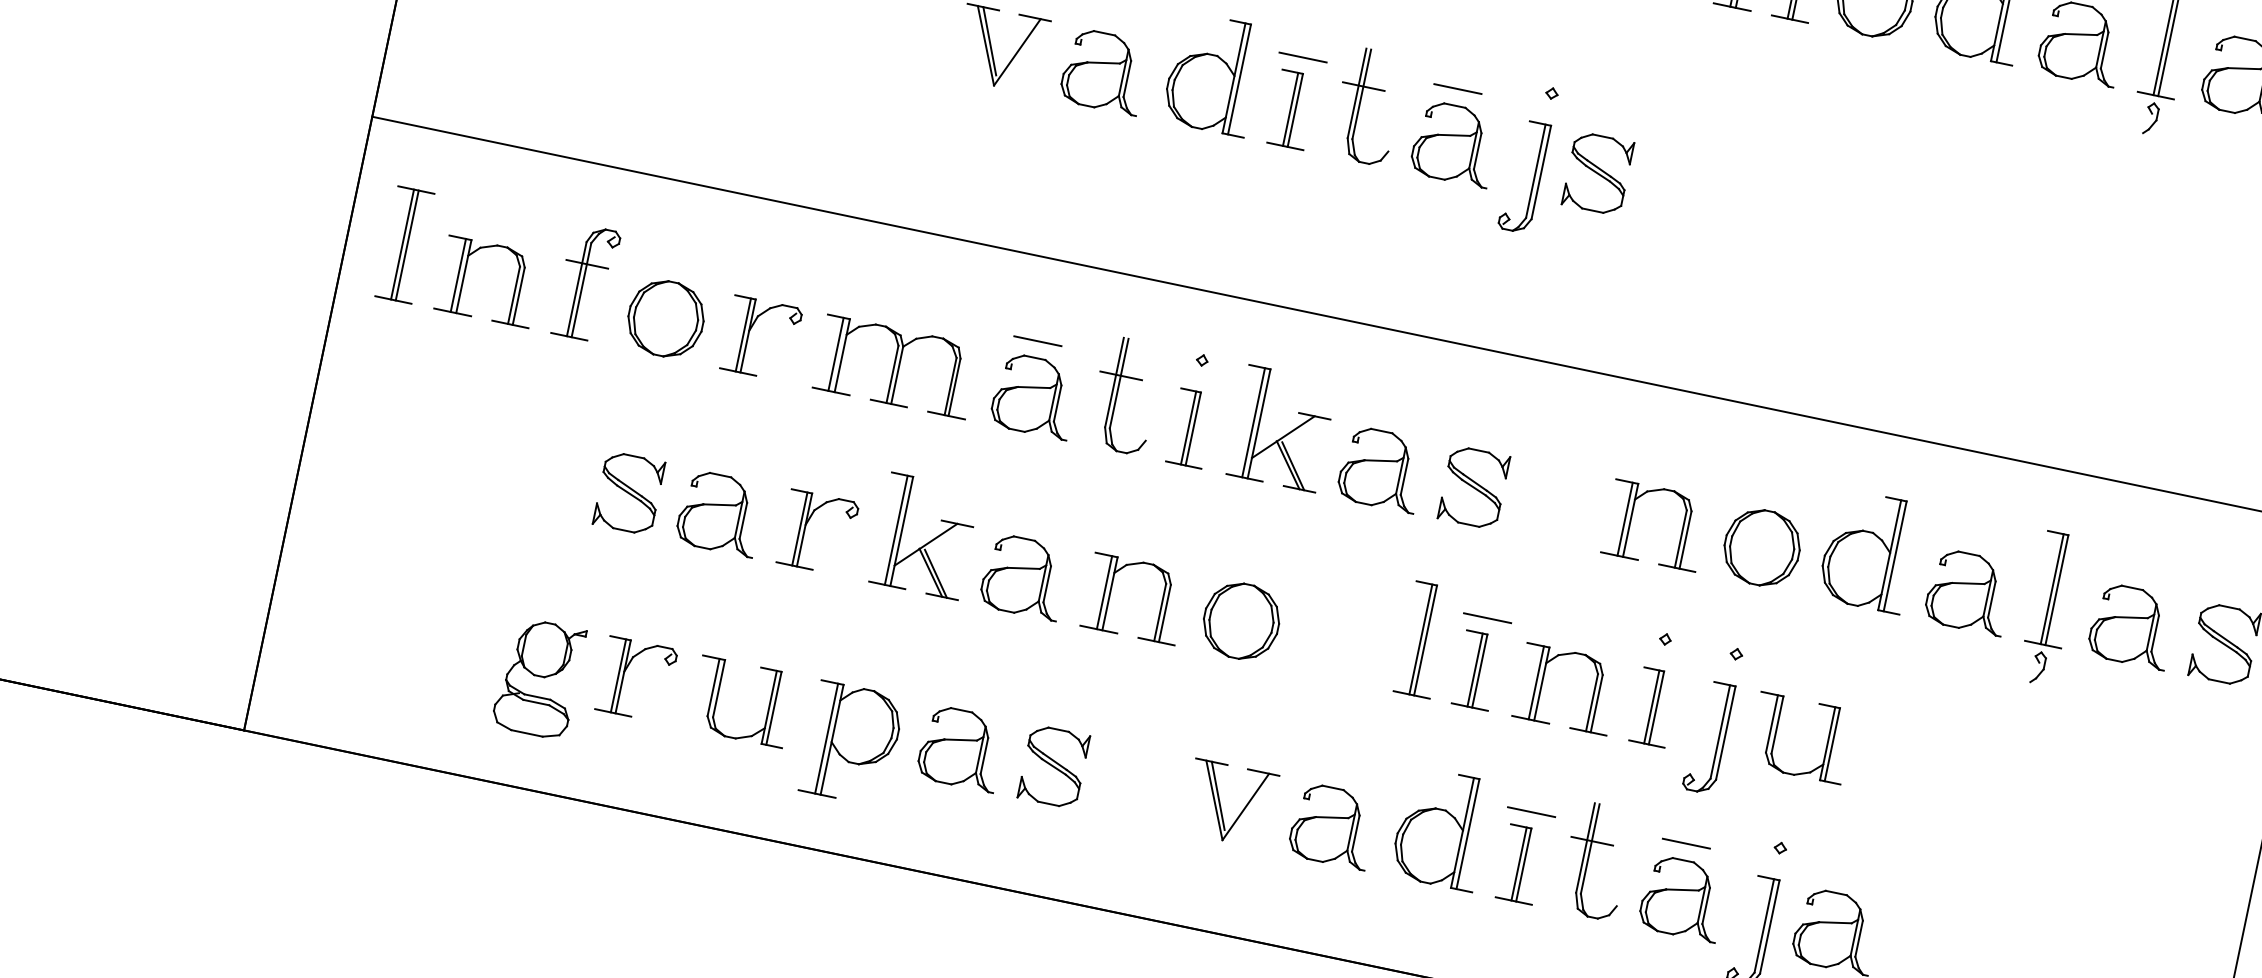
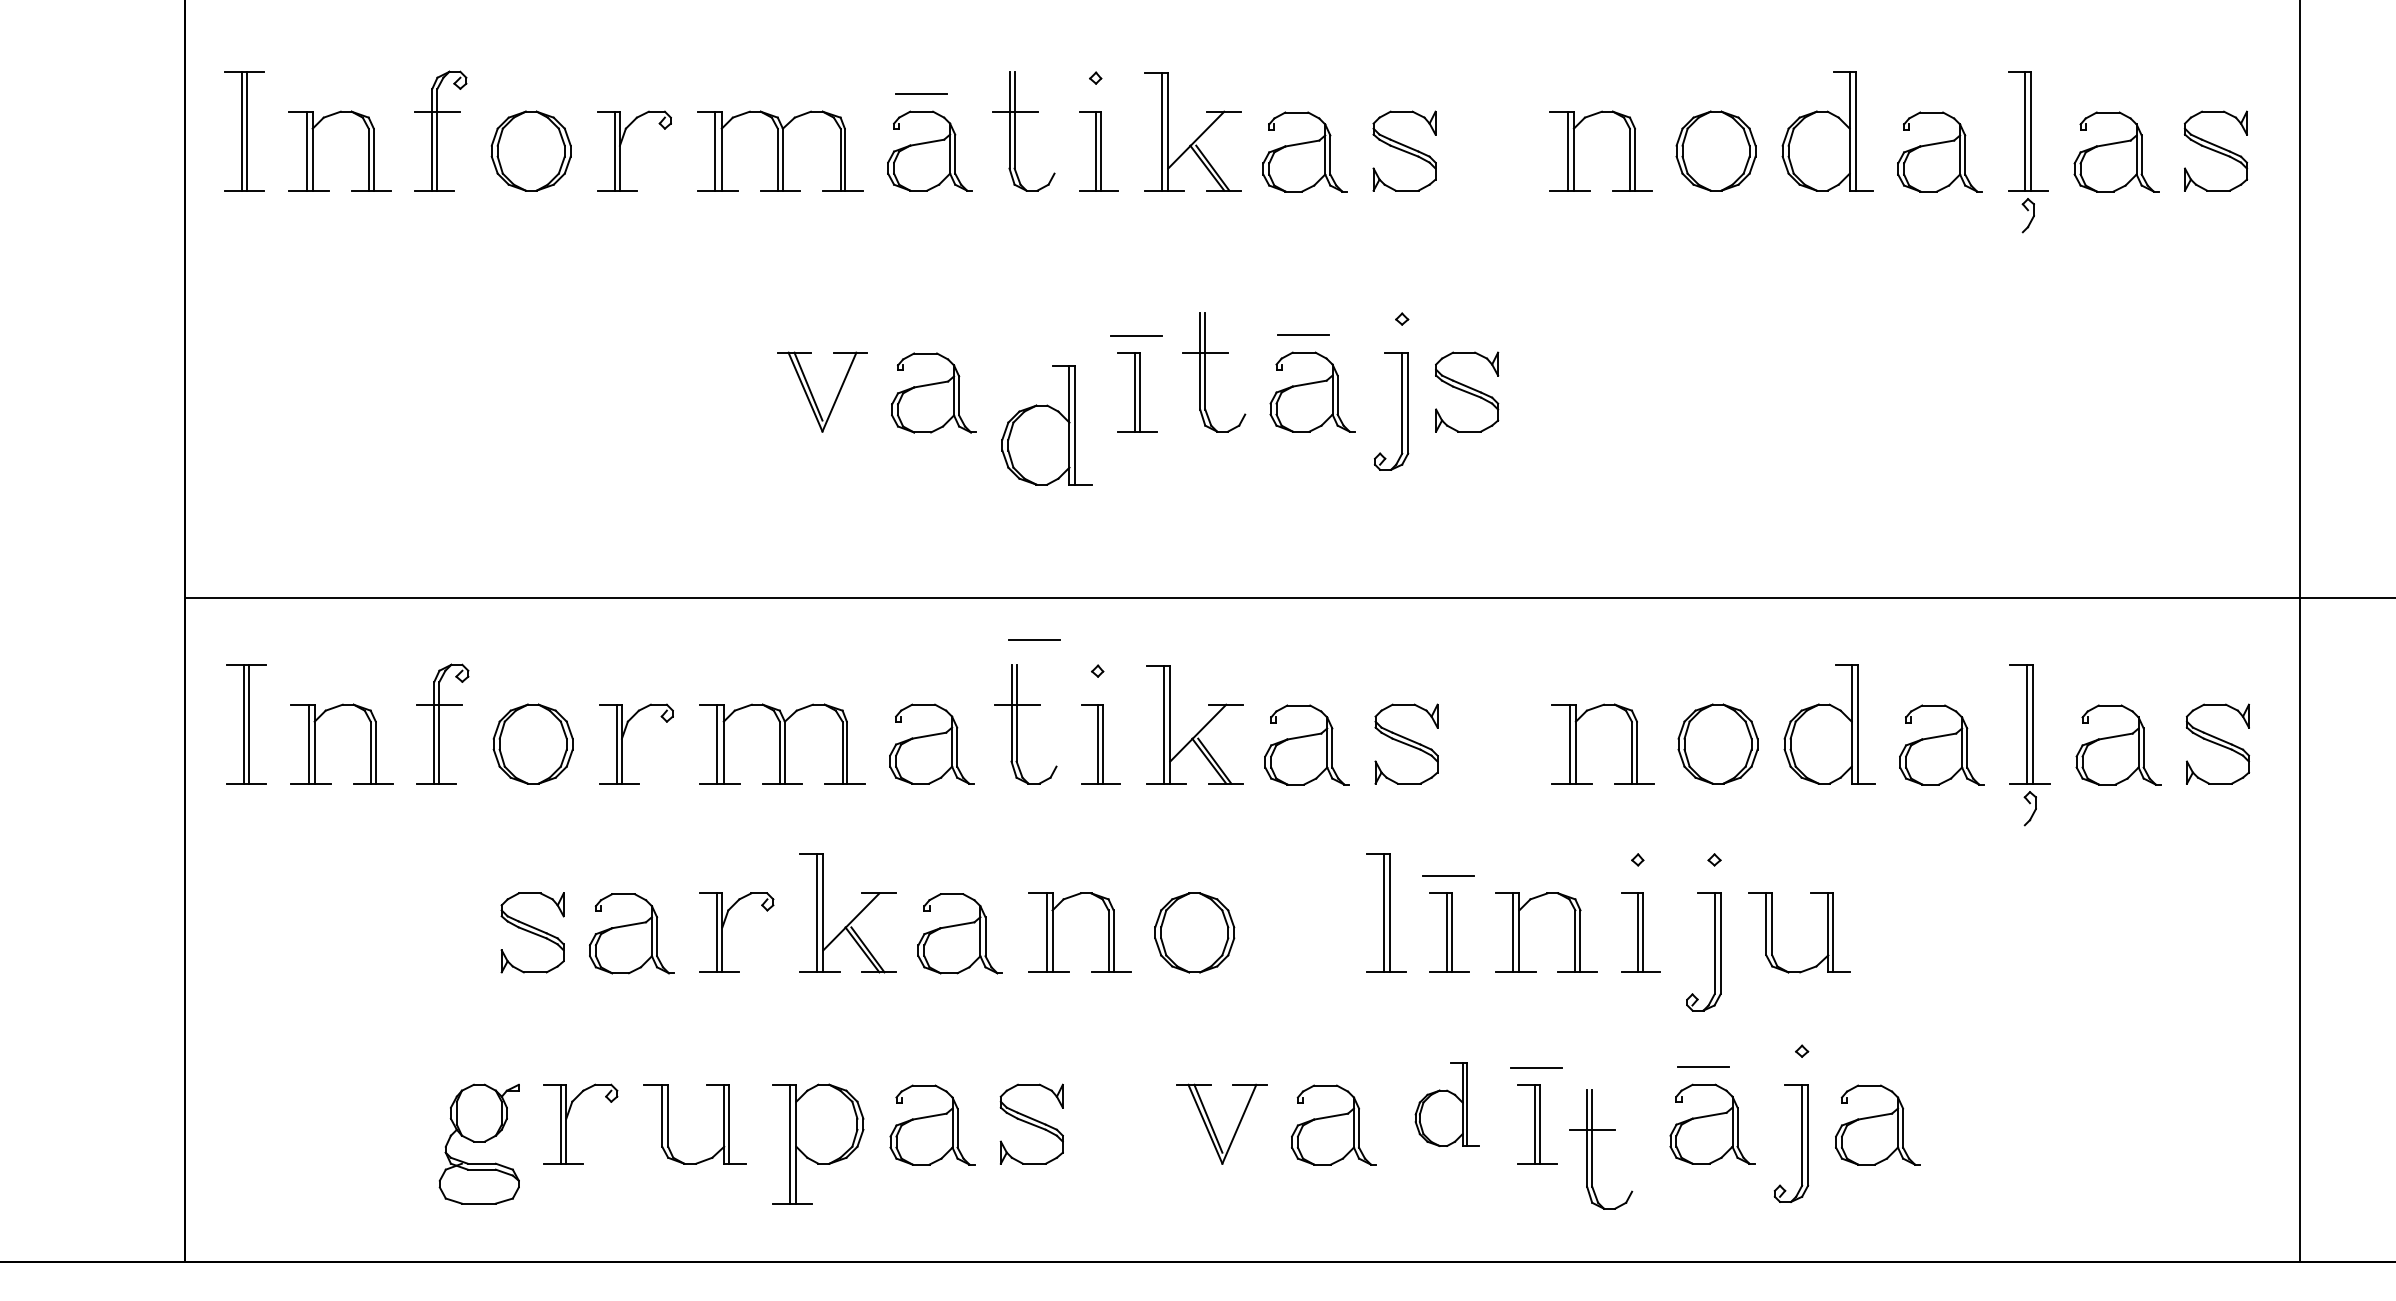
part: (1212, 74) -> (1046, 425), moved
line: (1038, 340) -> (1034, 639), moved
part: (1441, 828) -> (1446, 1104), size x0.7
part: (1588, 859) -> (1592, 1149), moved

